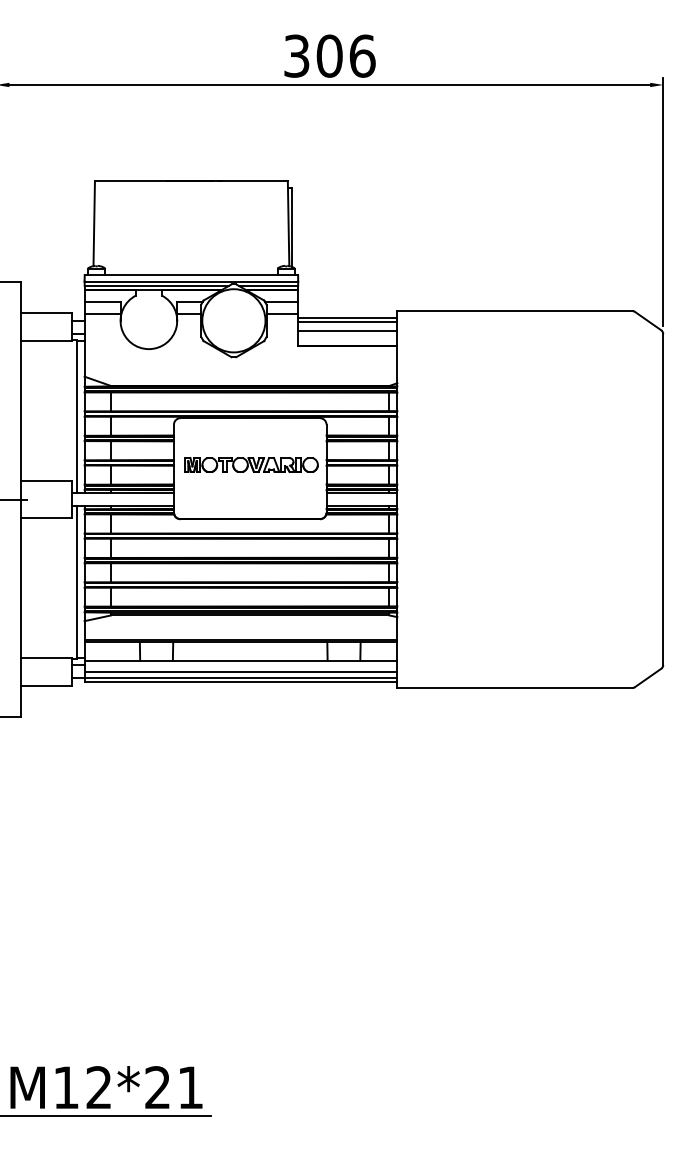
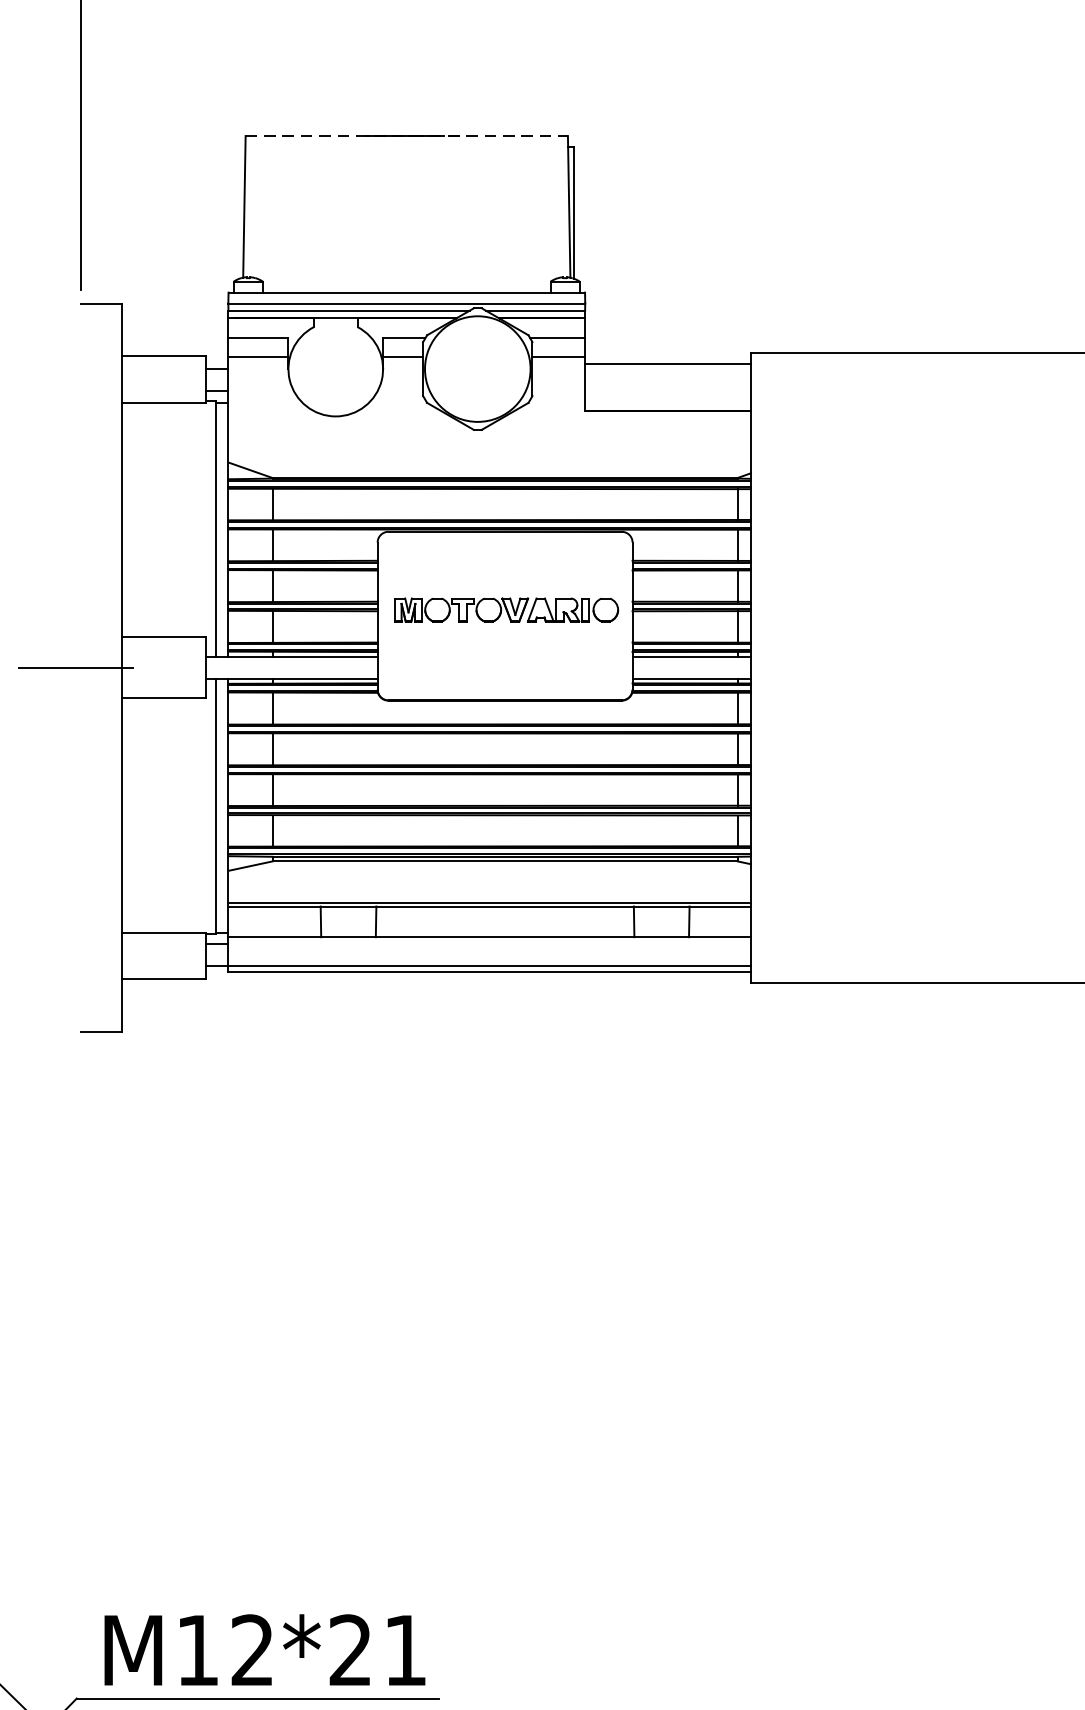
line: (191, 181) -> (406, 136), solid -> dashed
line: (347, 321) -> (667, 370), removed
line: (347, 331) -> (667, 386), removed
line: (240, 671) -> (488, 955), removed

